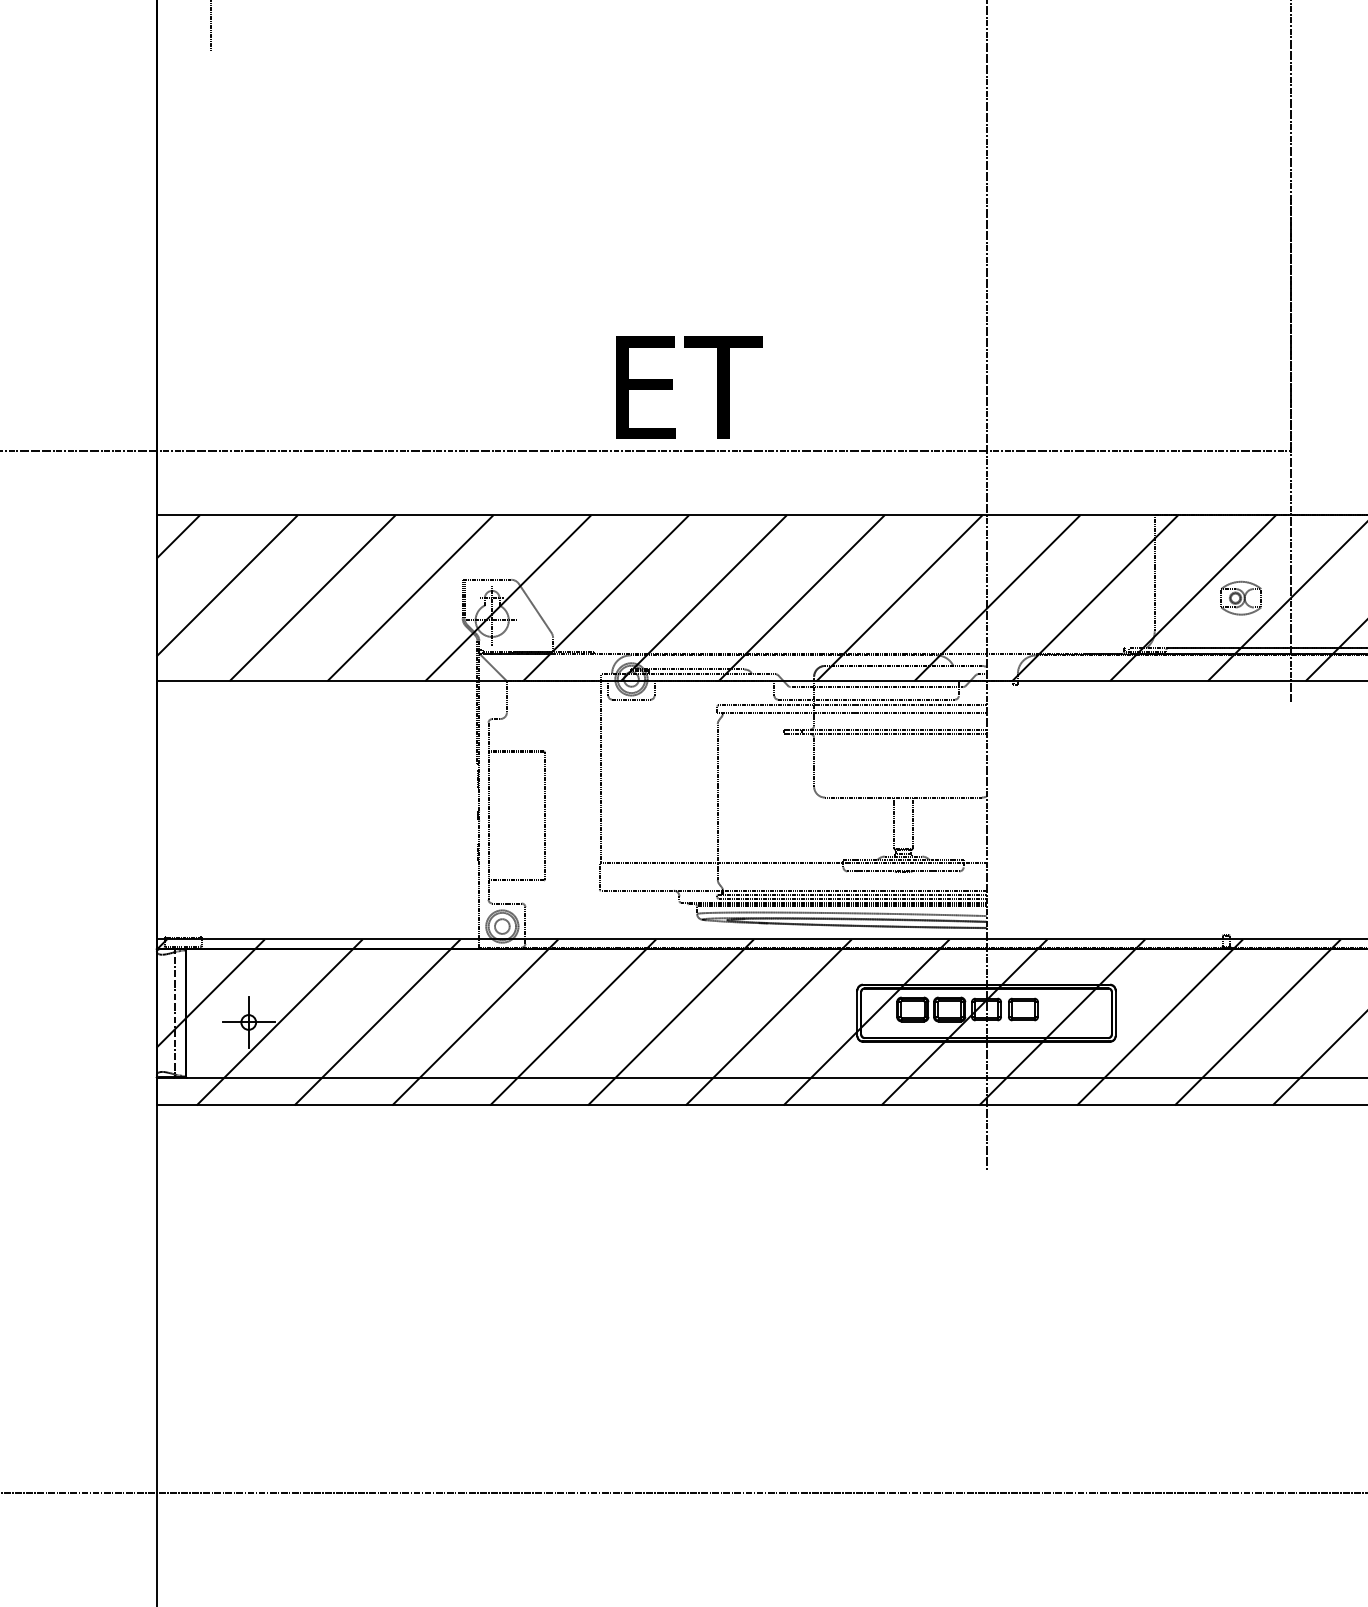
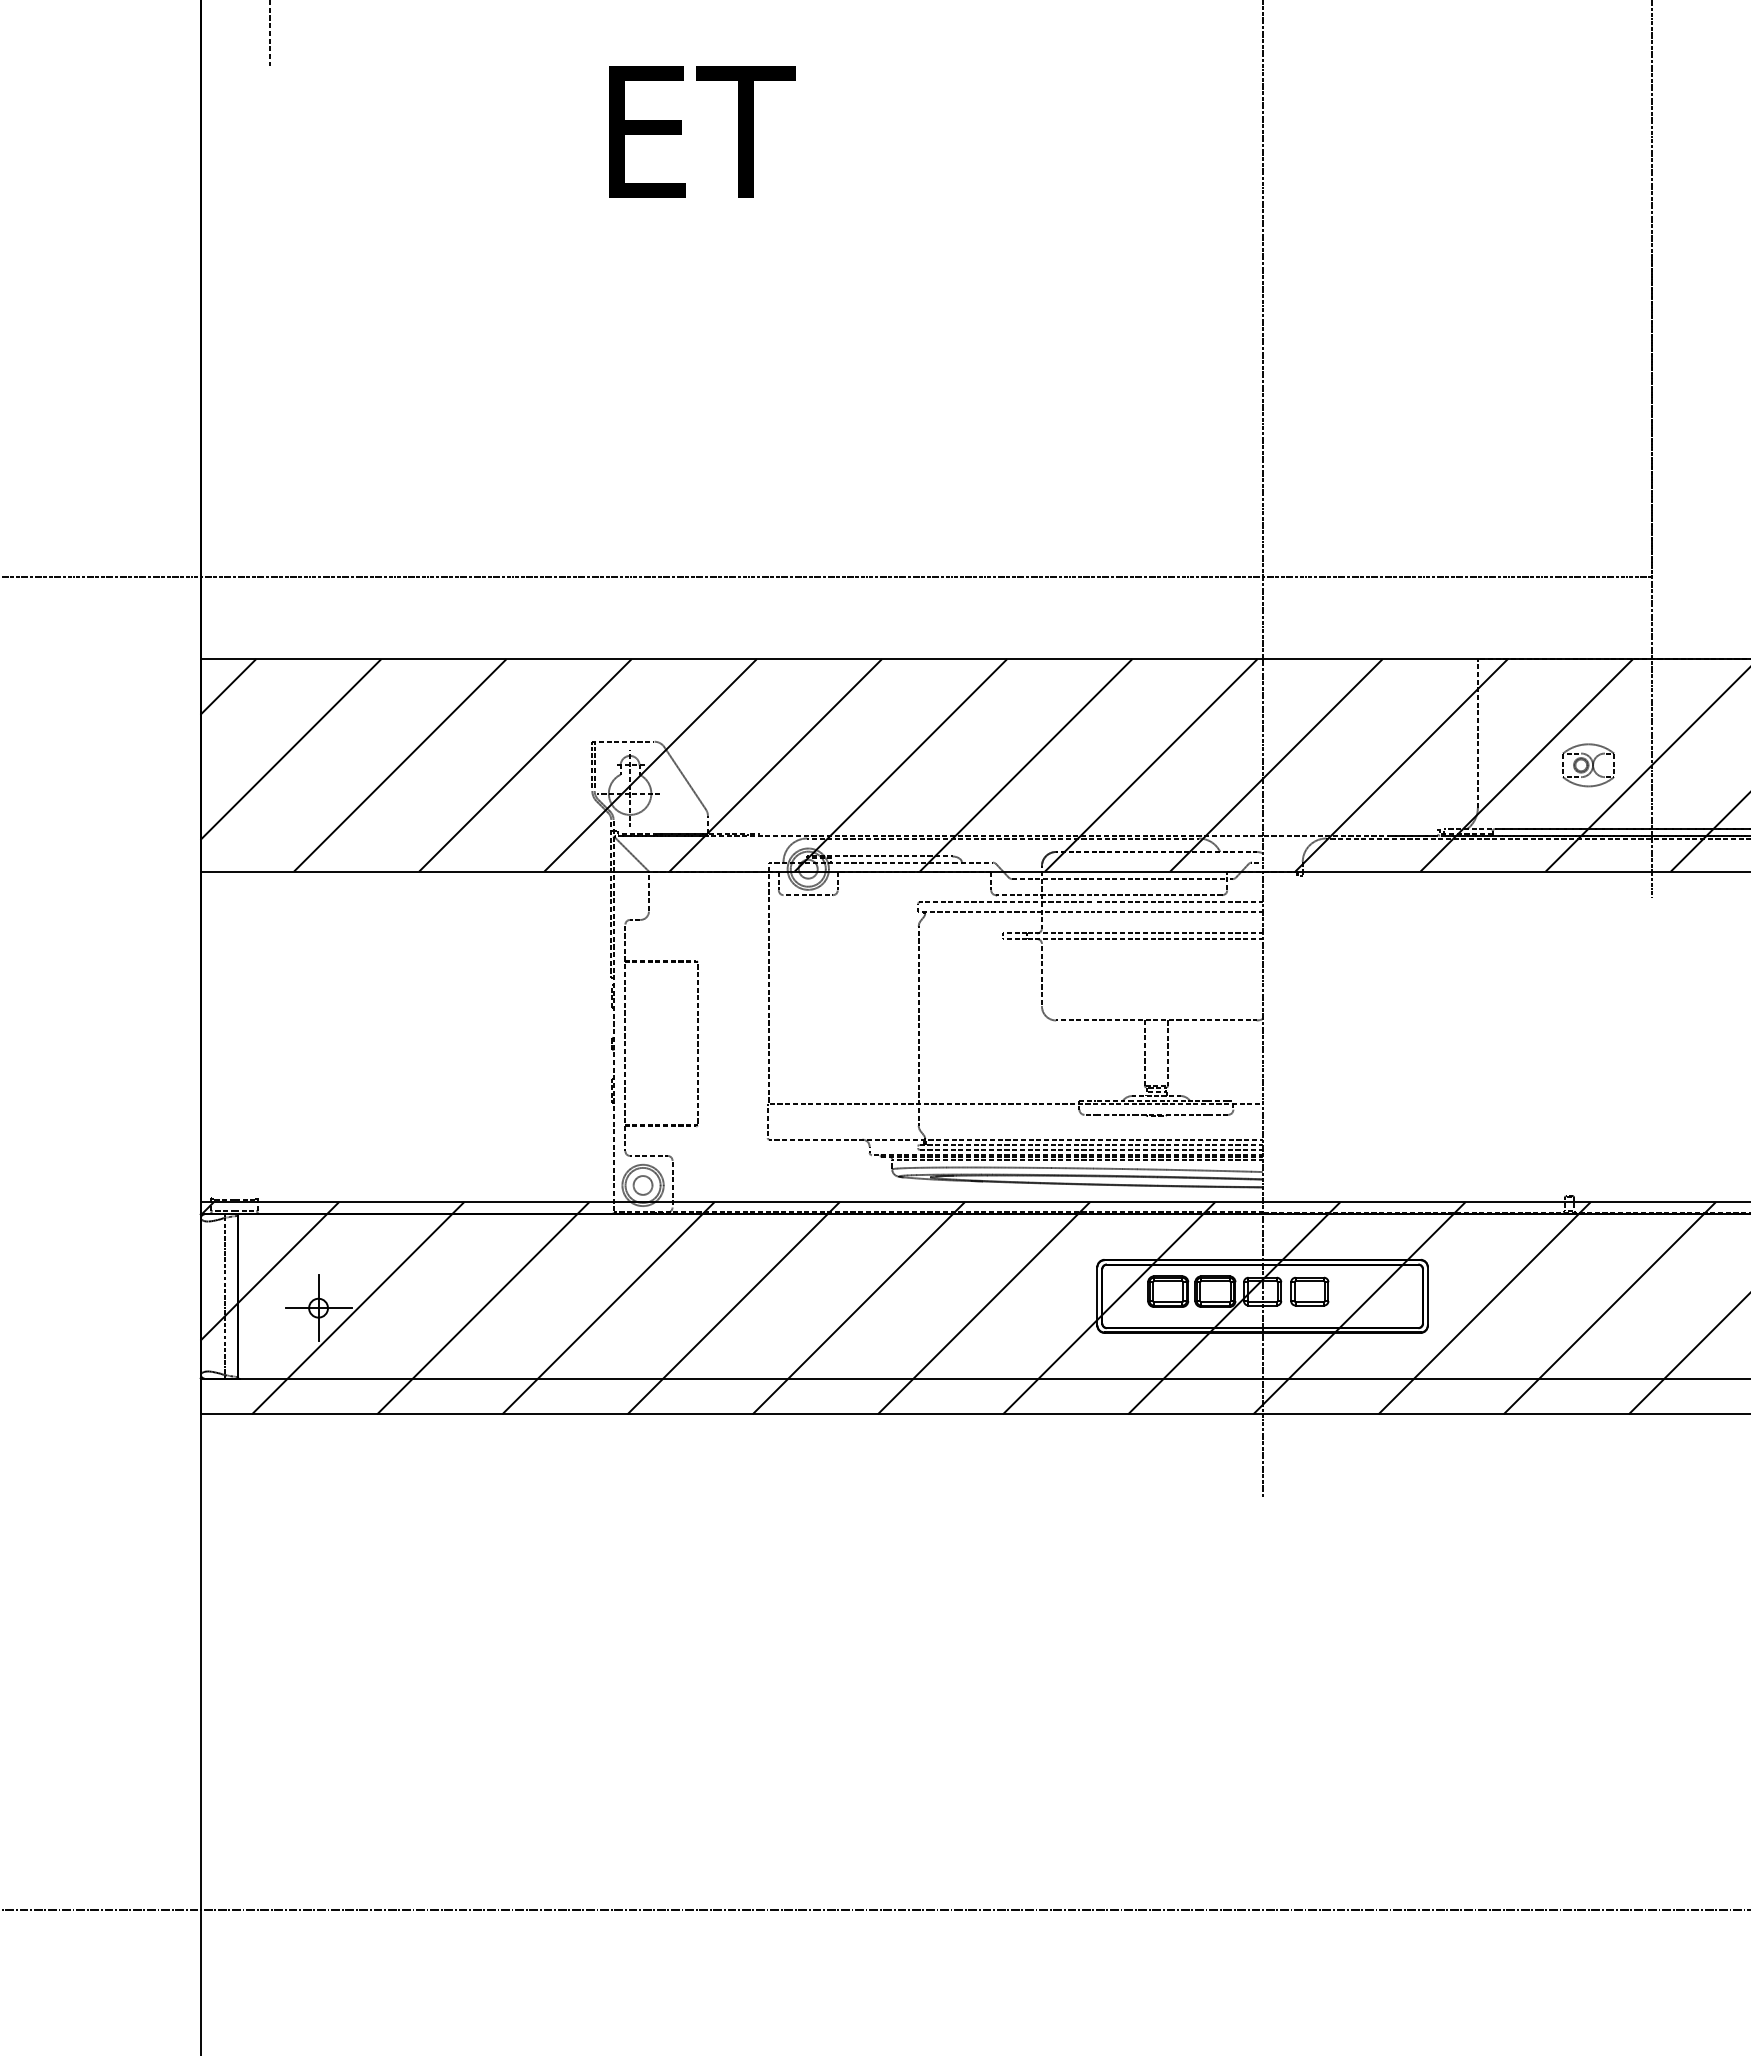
text: (689, 387) -> (702, 131), moved

